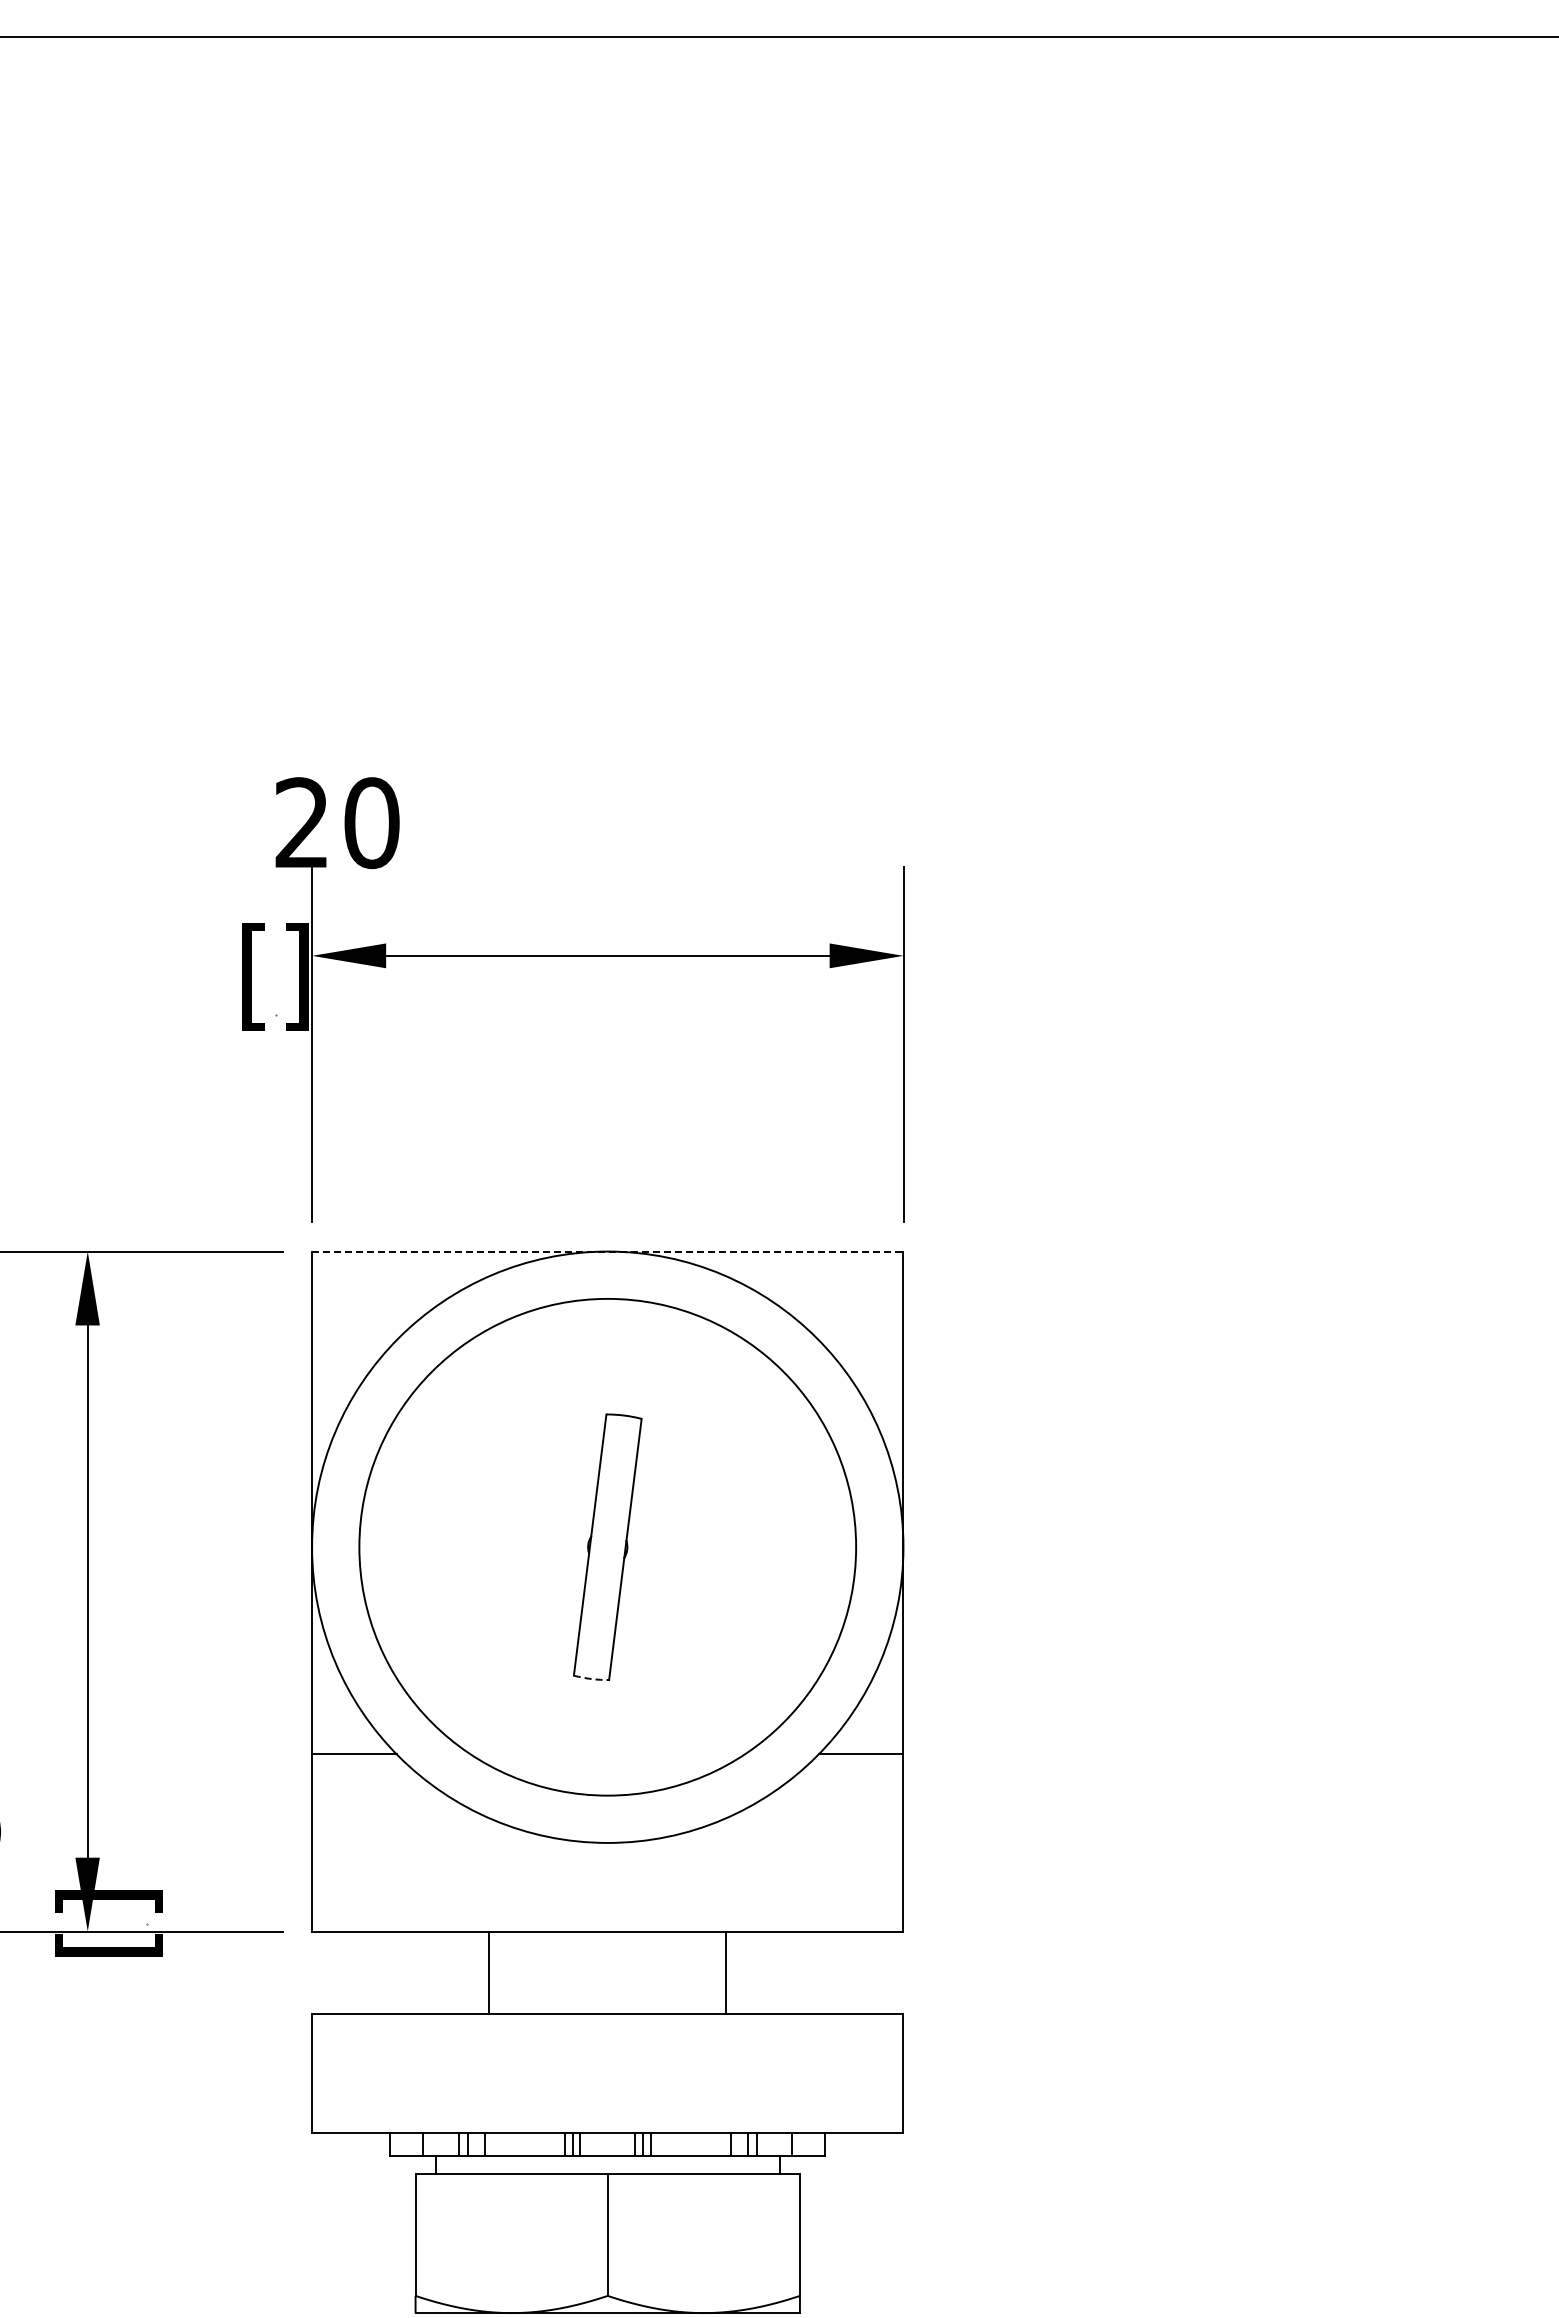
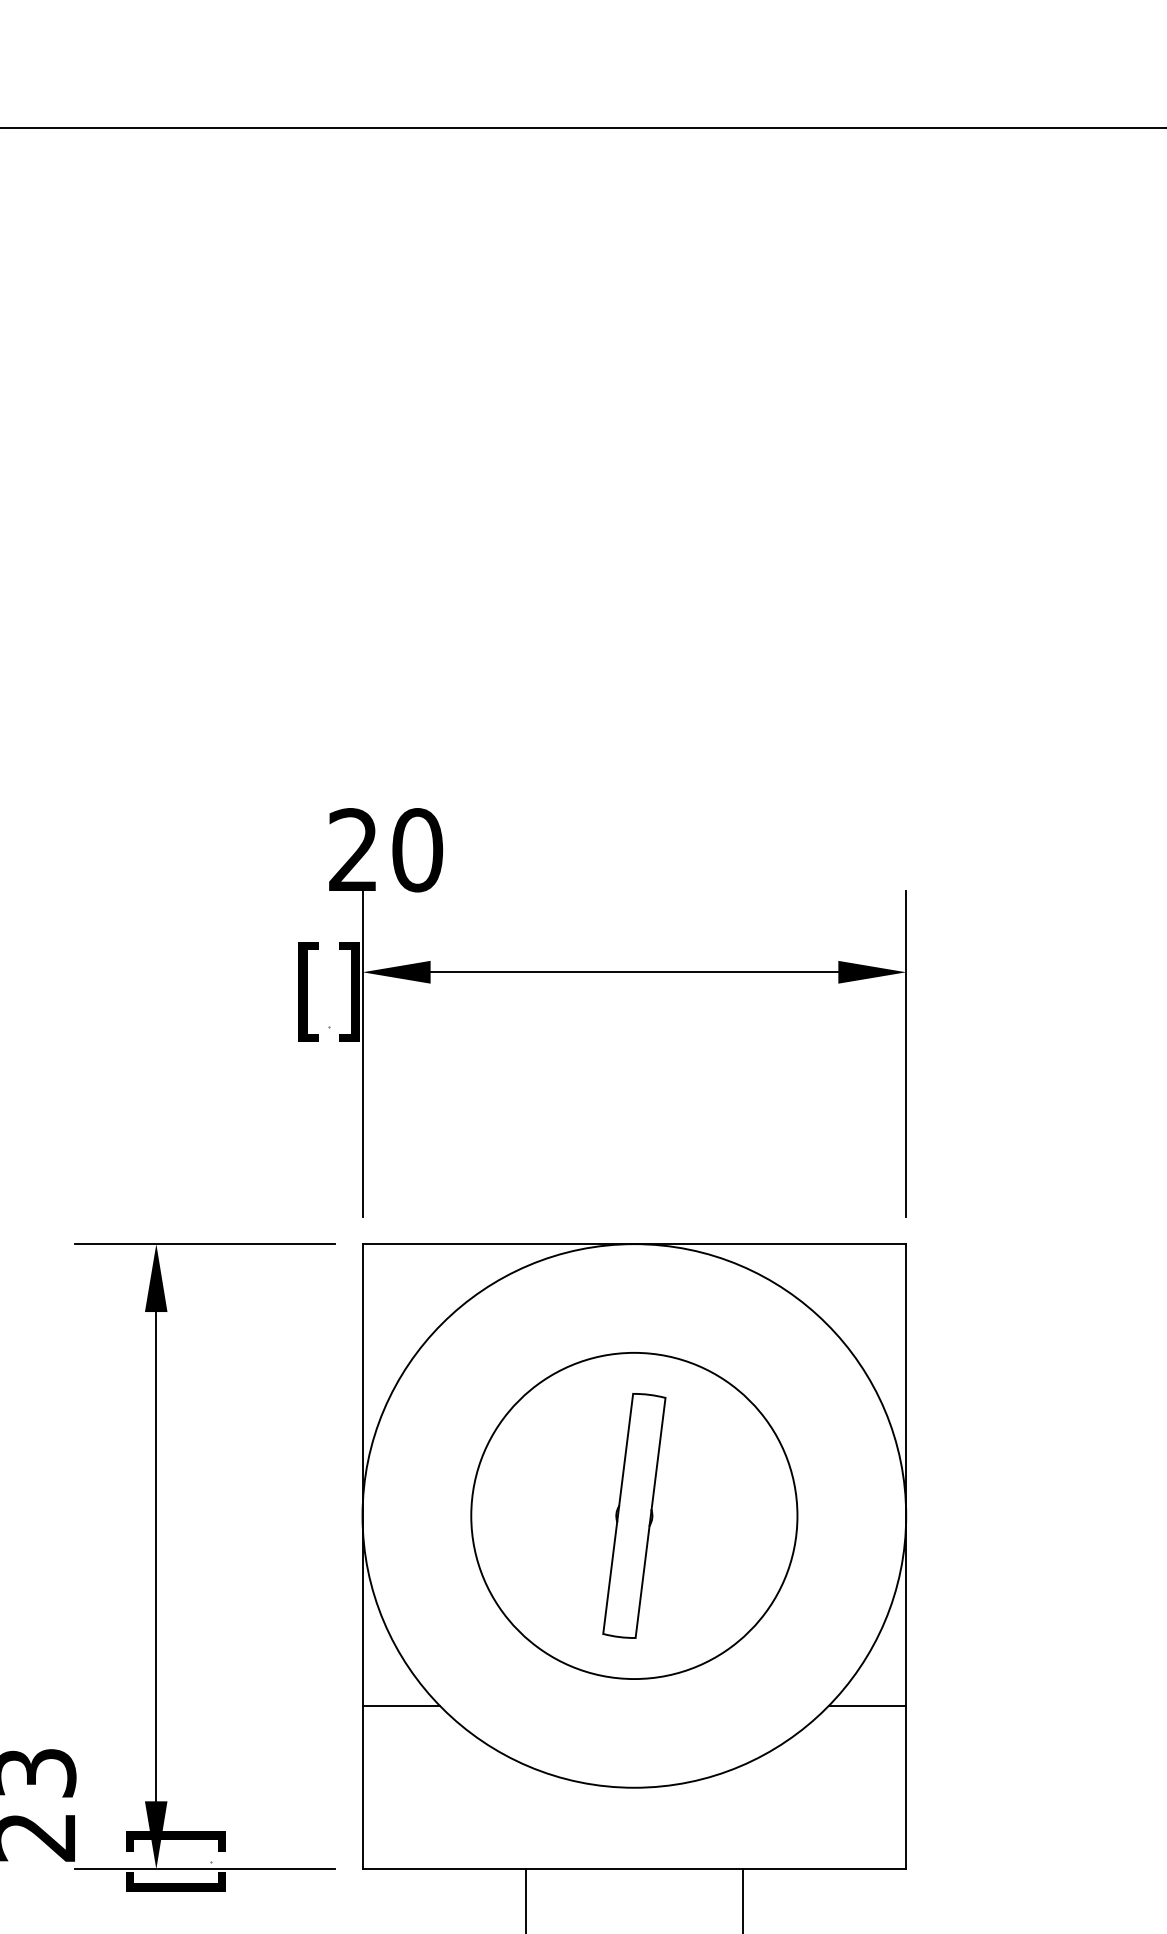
line: (607, 1251) -> (634, 1244), dashed -> solid
circle: (607, 1546) -> (634, 1515), size x0.71
arc: (591, 1679) -> (619, 1637), dashed -> solid

